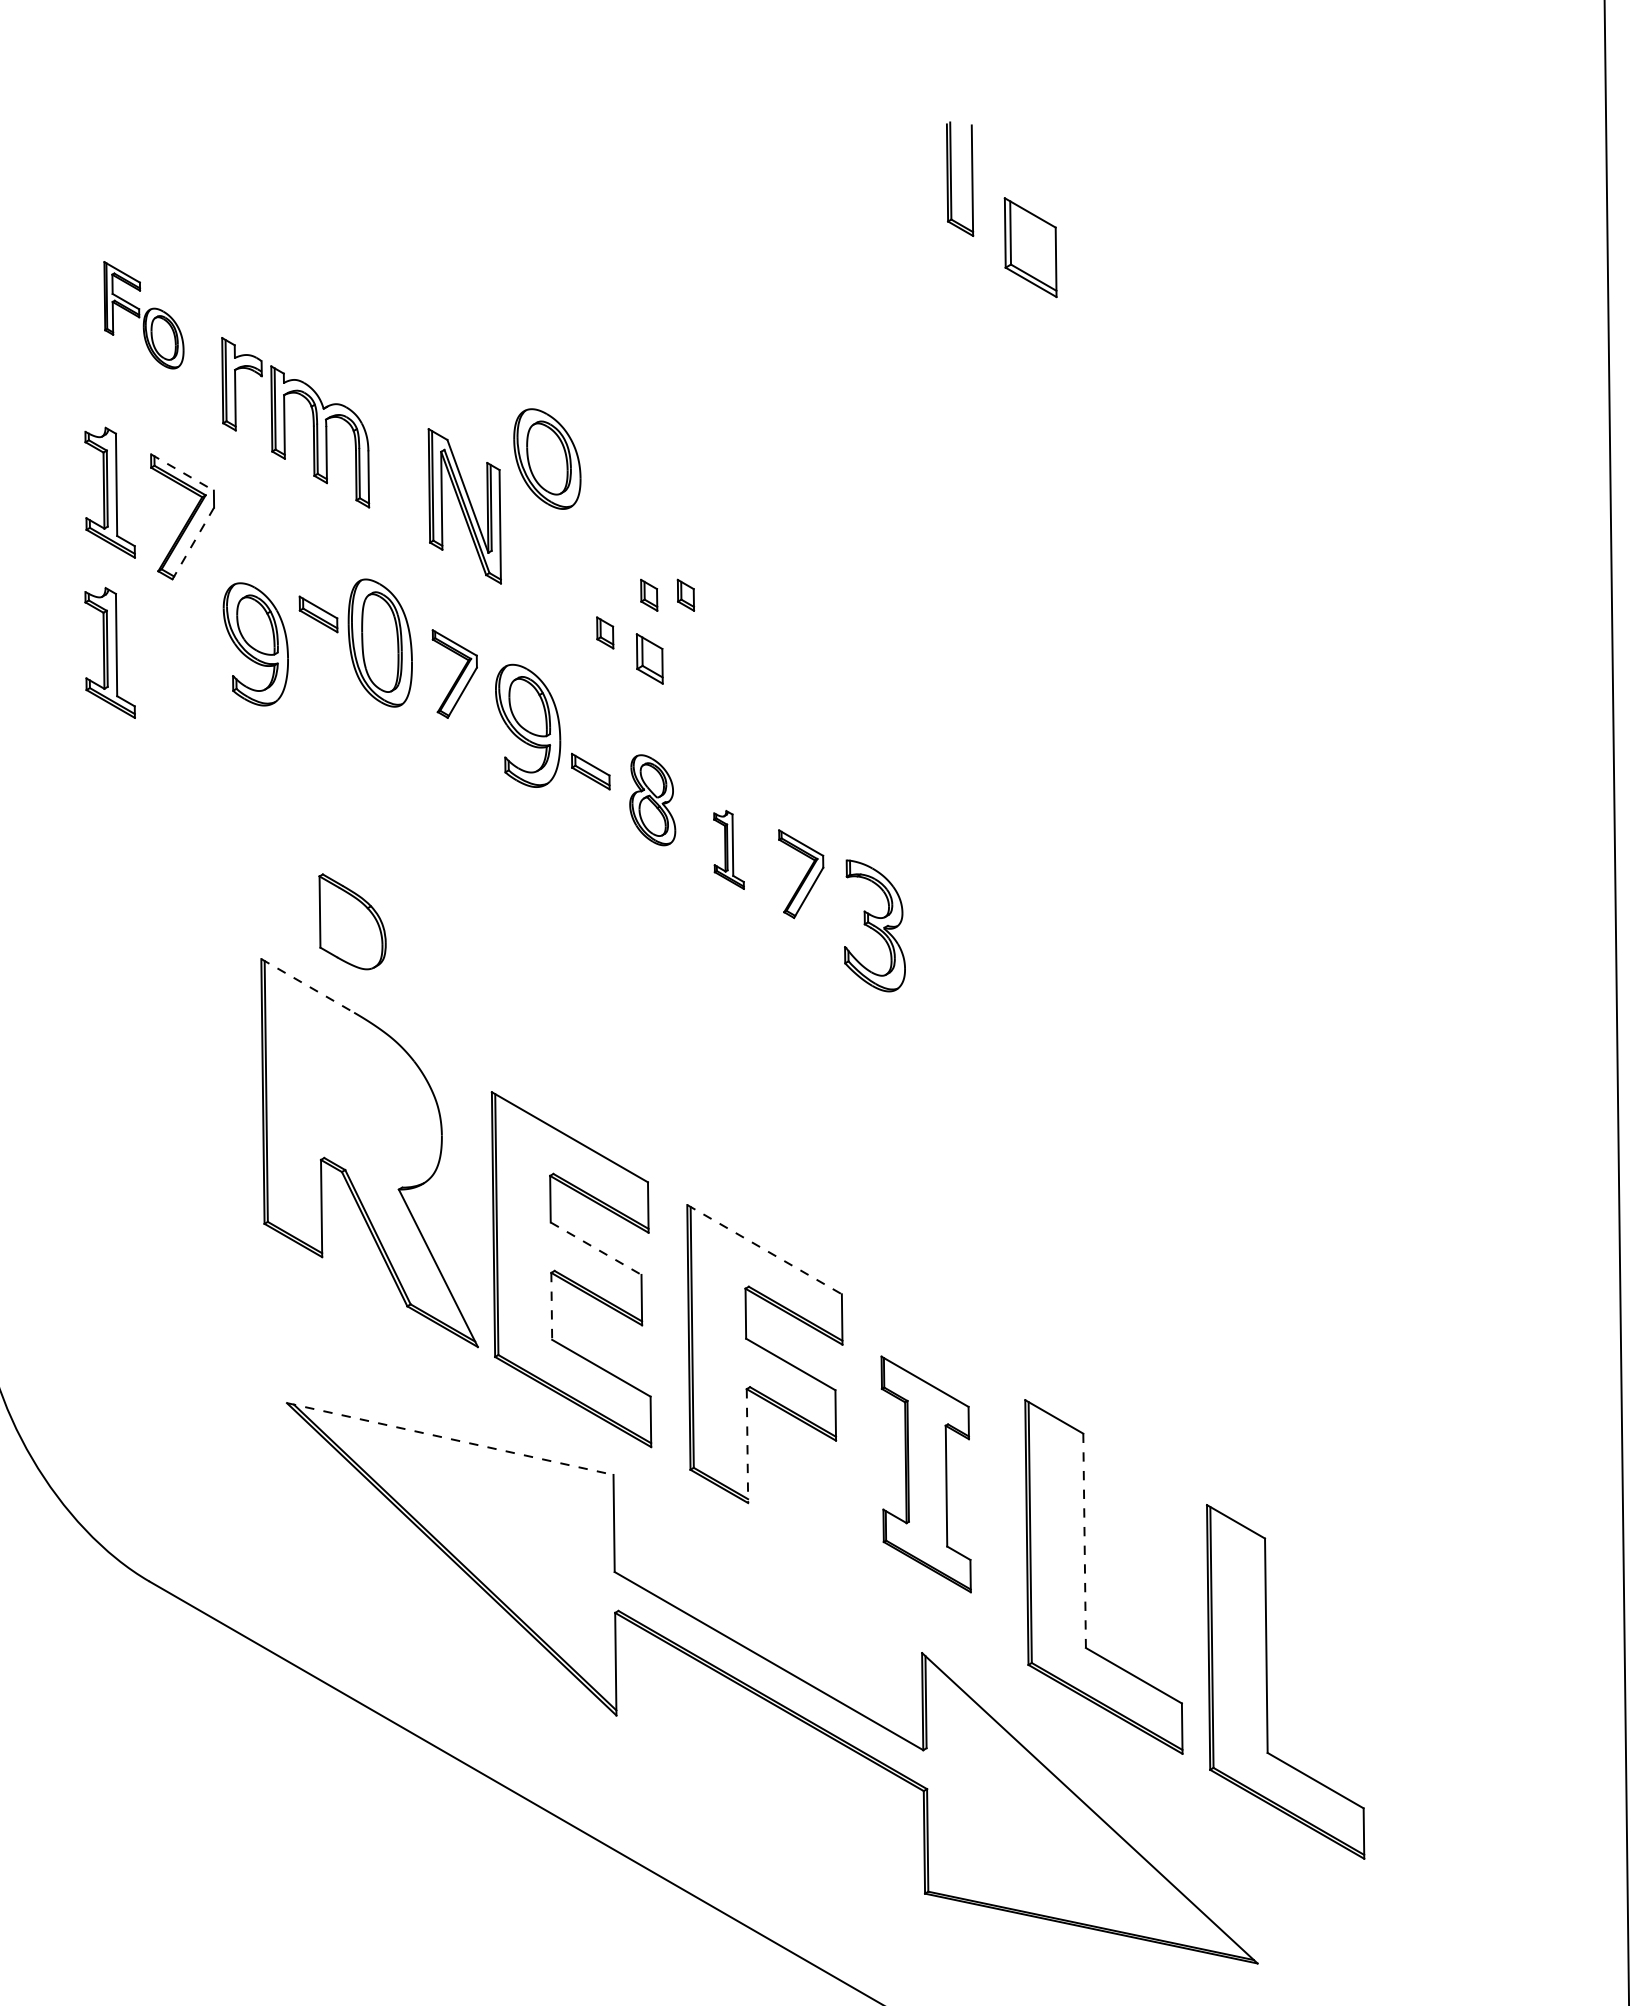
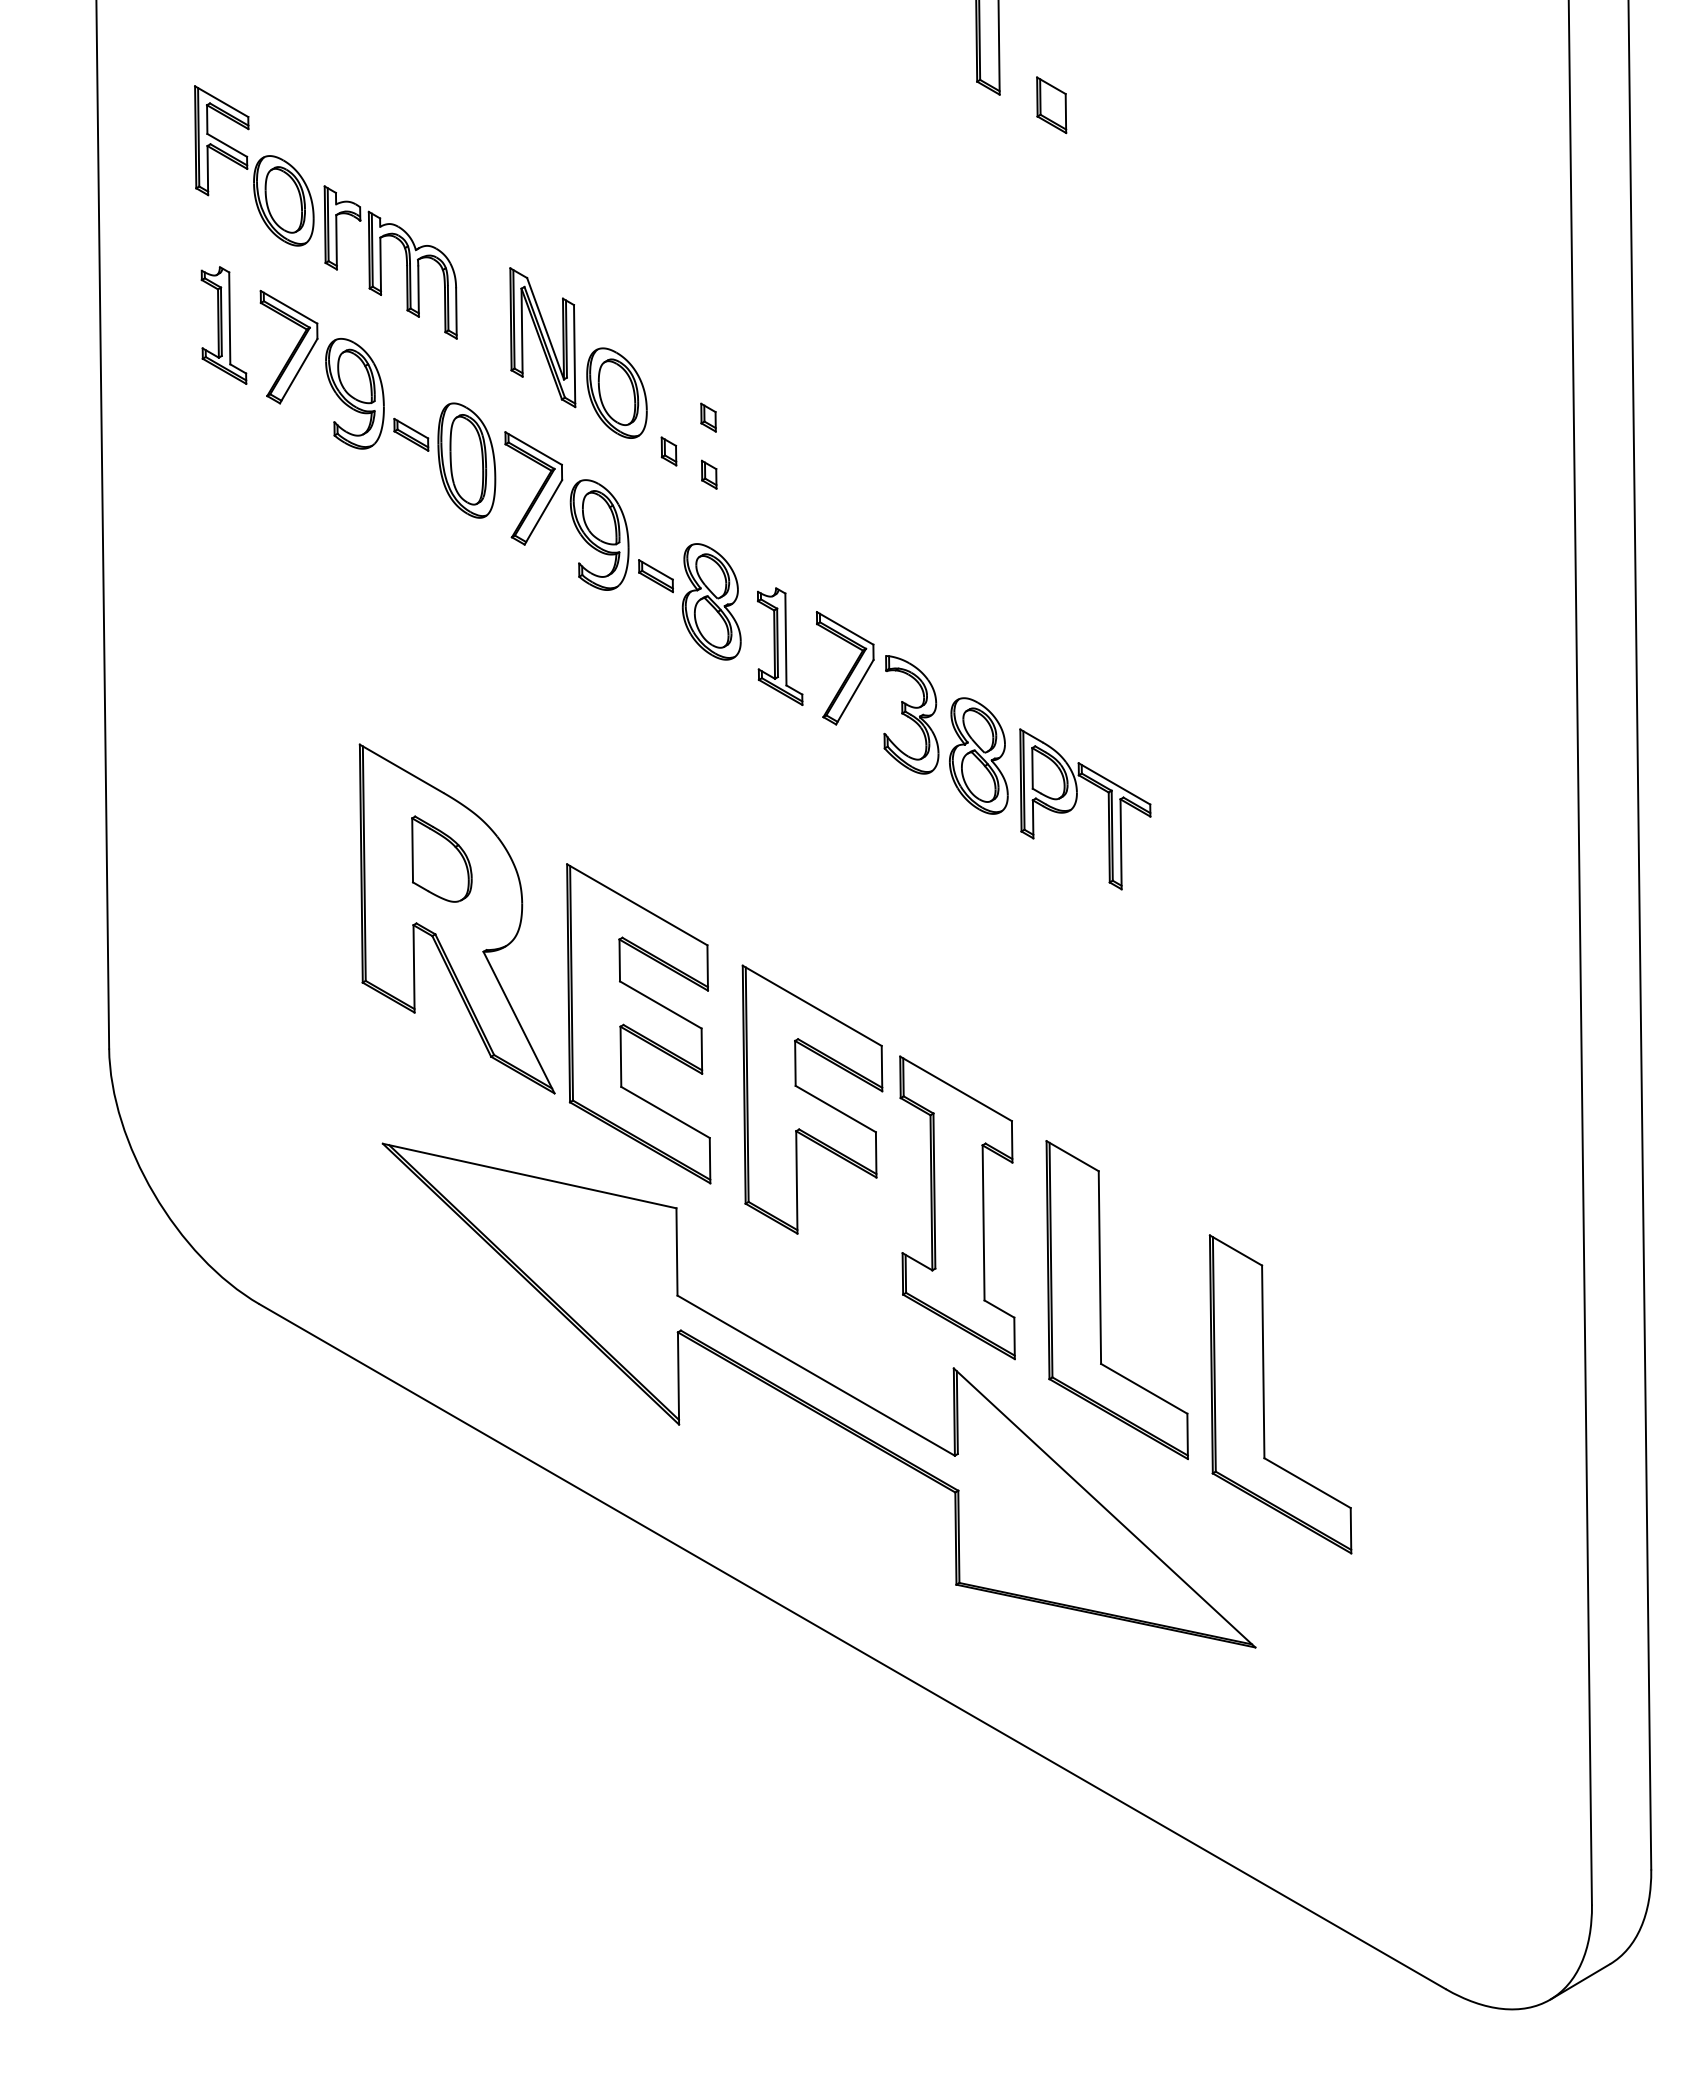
part: (1030, 248) -> (1051, 105), size x0.62
part: (144, 314) -> (254, 165), size x1.67
part: (546, 458) -> (616, 392), moved
line: (183, 472) -> (289, 307), dashed -> solid
line: (193, 543) -> (298, 371), dashed -> solid
part: (685, 595) -> (741, 417), removed
part: (255, 644) -> (354, 393), moved
part: (109, 652) -> (223, 469), removed
part: (650, 658) -> (709, 474), size x0.62
part: (454, 674) -> (533, 488), size x1.43
part: (652, 799) -> (711, 601), size x1.43
part: (729, 849) -> (780, 646), size x1.67
part: (800, 874) -> (844, 668), size x1.43
part: (352, 921) -> (441, 858), moved
part: (949, 971) -> (978, 755), added
line: (308, 985) -> (402, 768), dashed -> solid
part: (1057, 1026) -> (1075, 805), added
line: (596, 1249) -> (661, 1005), dashed -> solid
line: (764, 1250) -> (812, 1006), dashed -> solid
line: (551, 1307) -> (620, 1057), dashed -> solid
line: (451, 1439) -> (530, 1176), dashed -> solid
line: (747, 1446) -> (796, 1182), dashed -> solid
part: (926, 1473) -> (957, 1207), size x1.43
line: (1084, 1541) -> (1099, 1268), dashed -> solid

